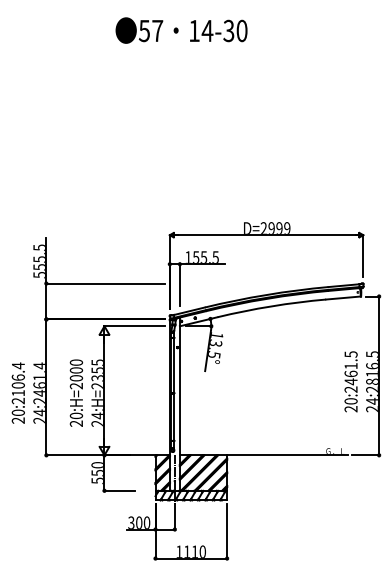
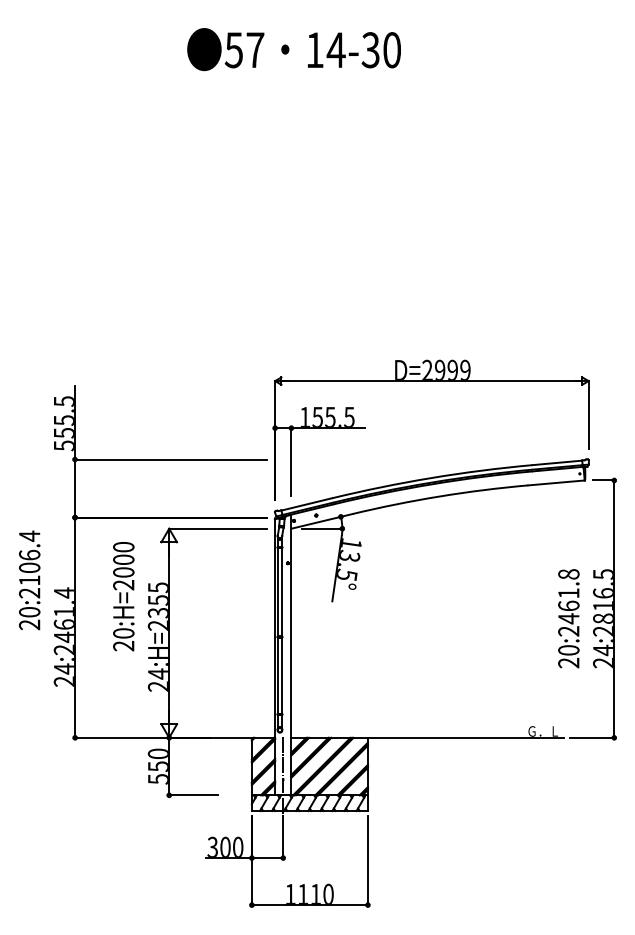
text: (350, 354) -> (567, 574), 20:2461.5 -> 20:2461.8
text: (17, 392) -> (28, 579), moved
text: (76, 392) -> (123, 595), moved

